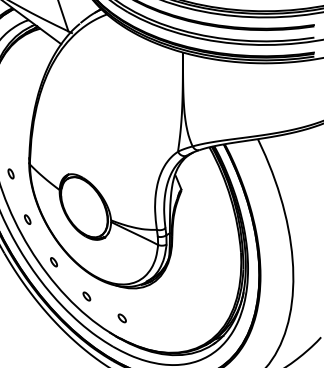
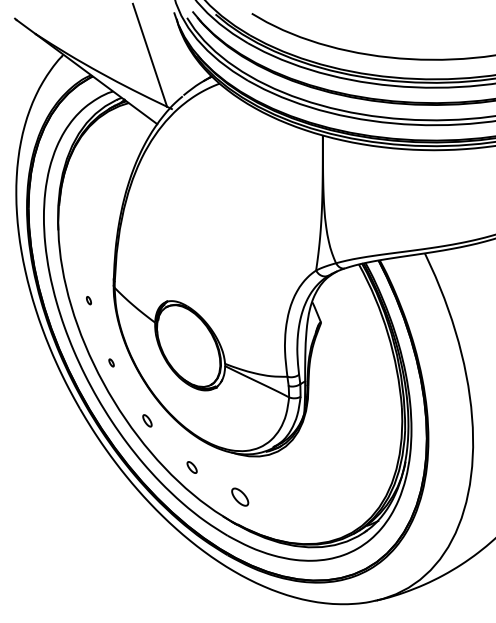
part: (10, 173) -> (88, 300), size x0.6
part: (27, 219) -> (111, 362), size x0.6
part: (122, 318) -> (240, 497), size x1.6

